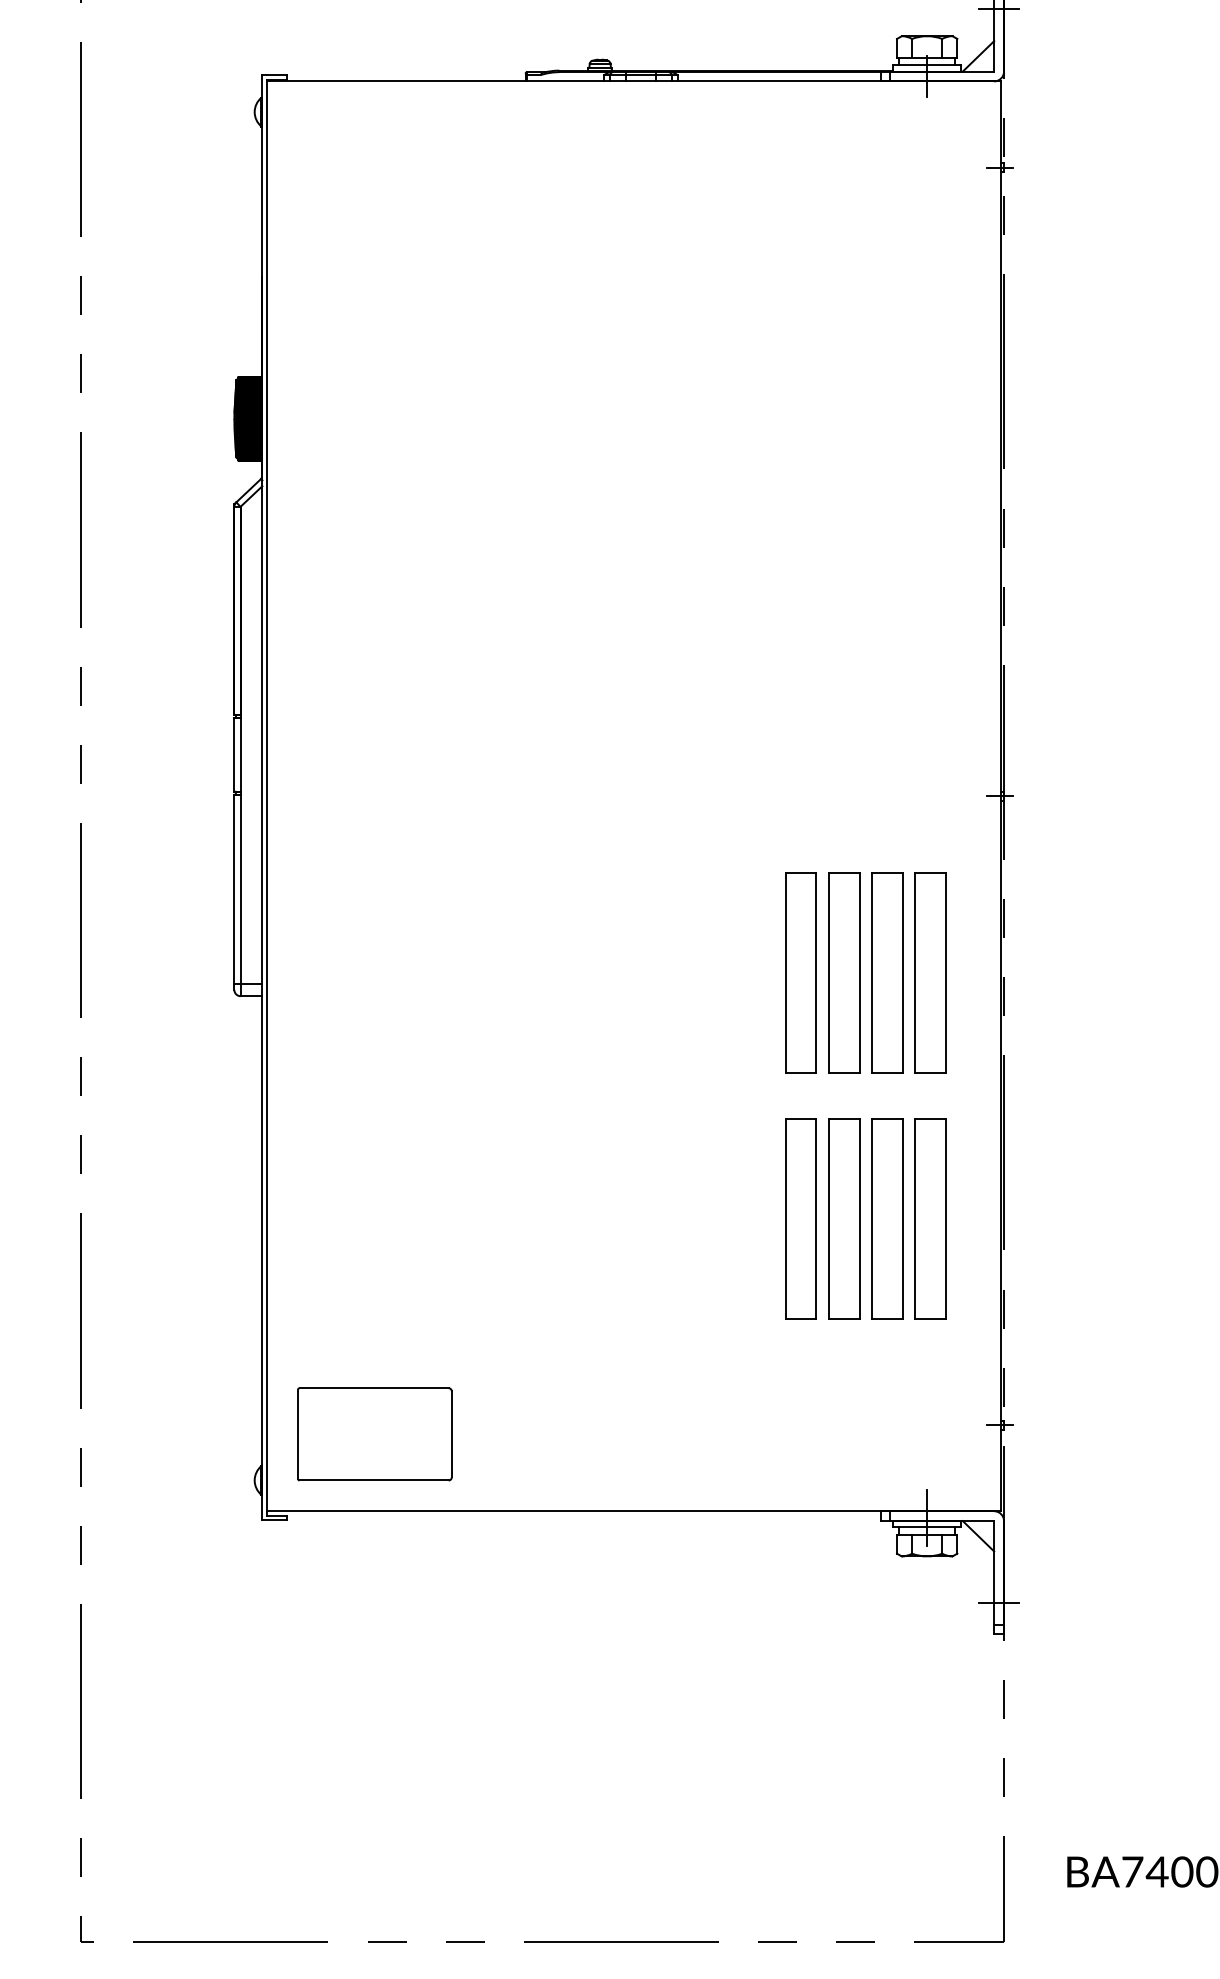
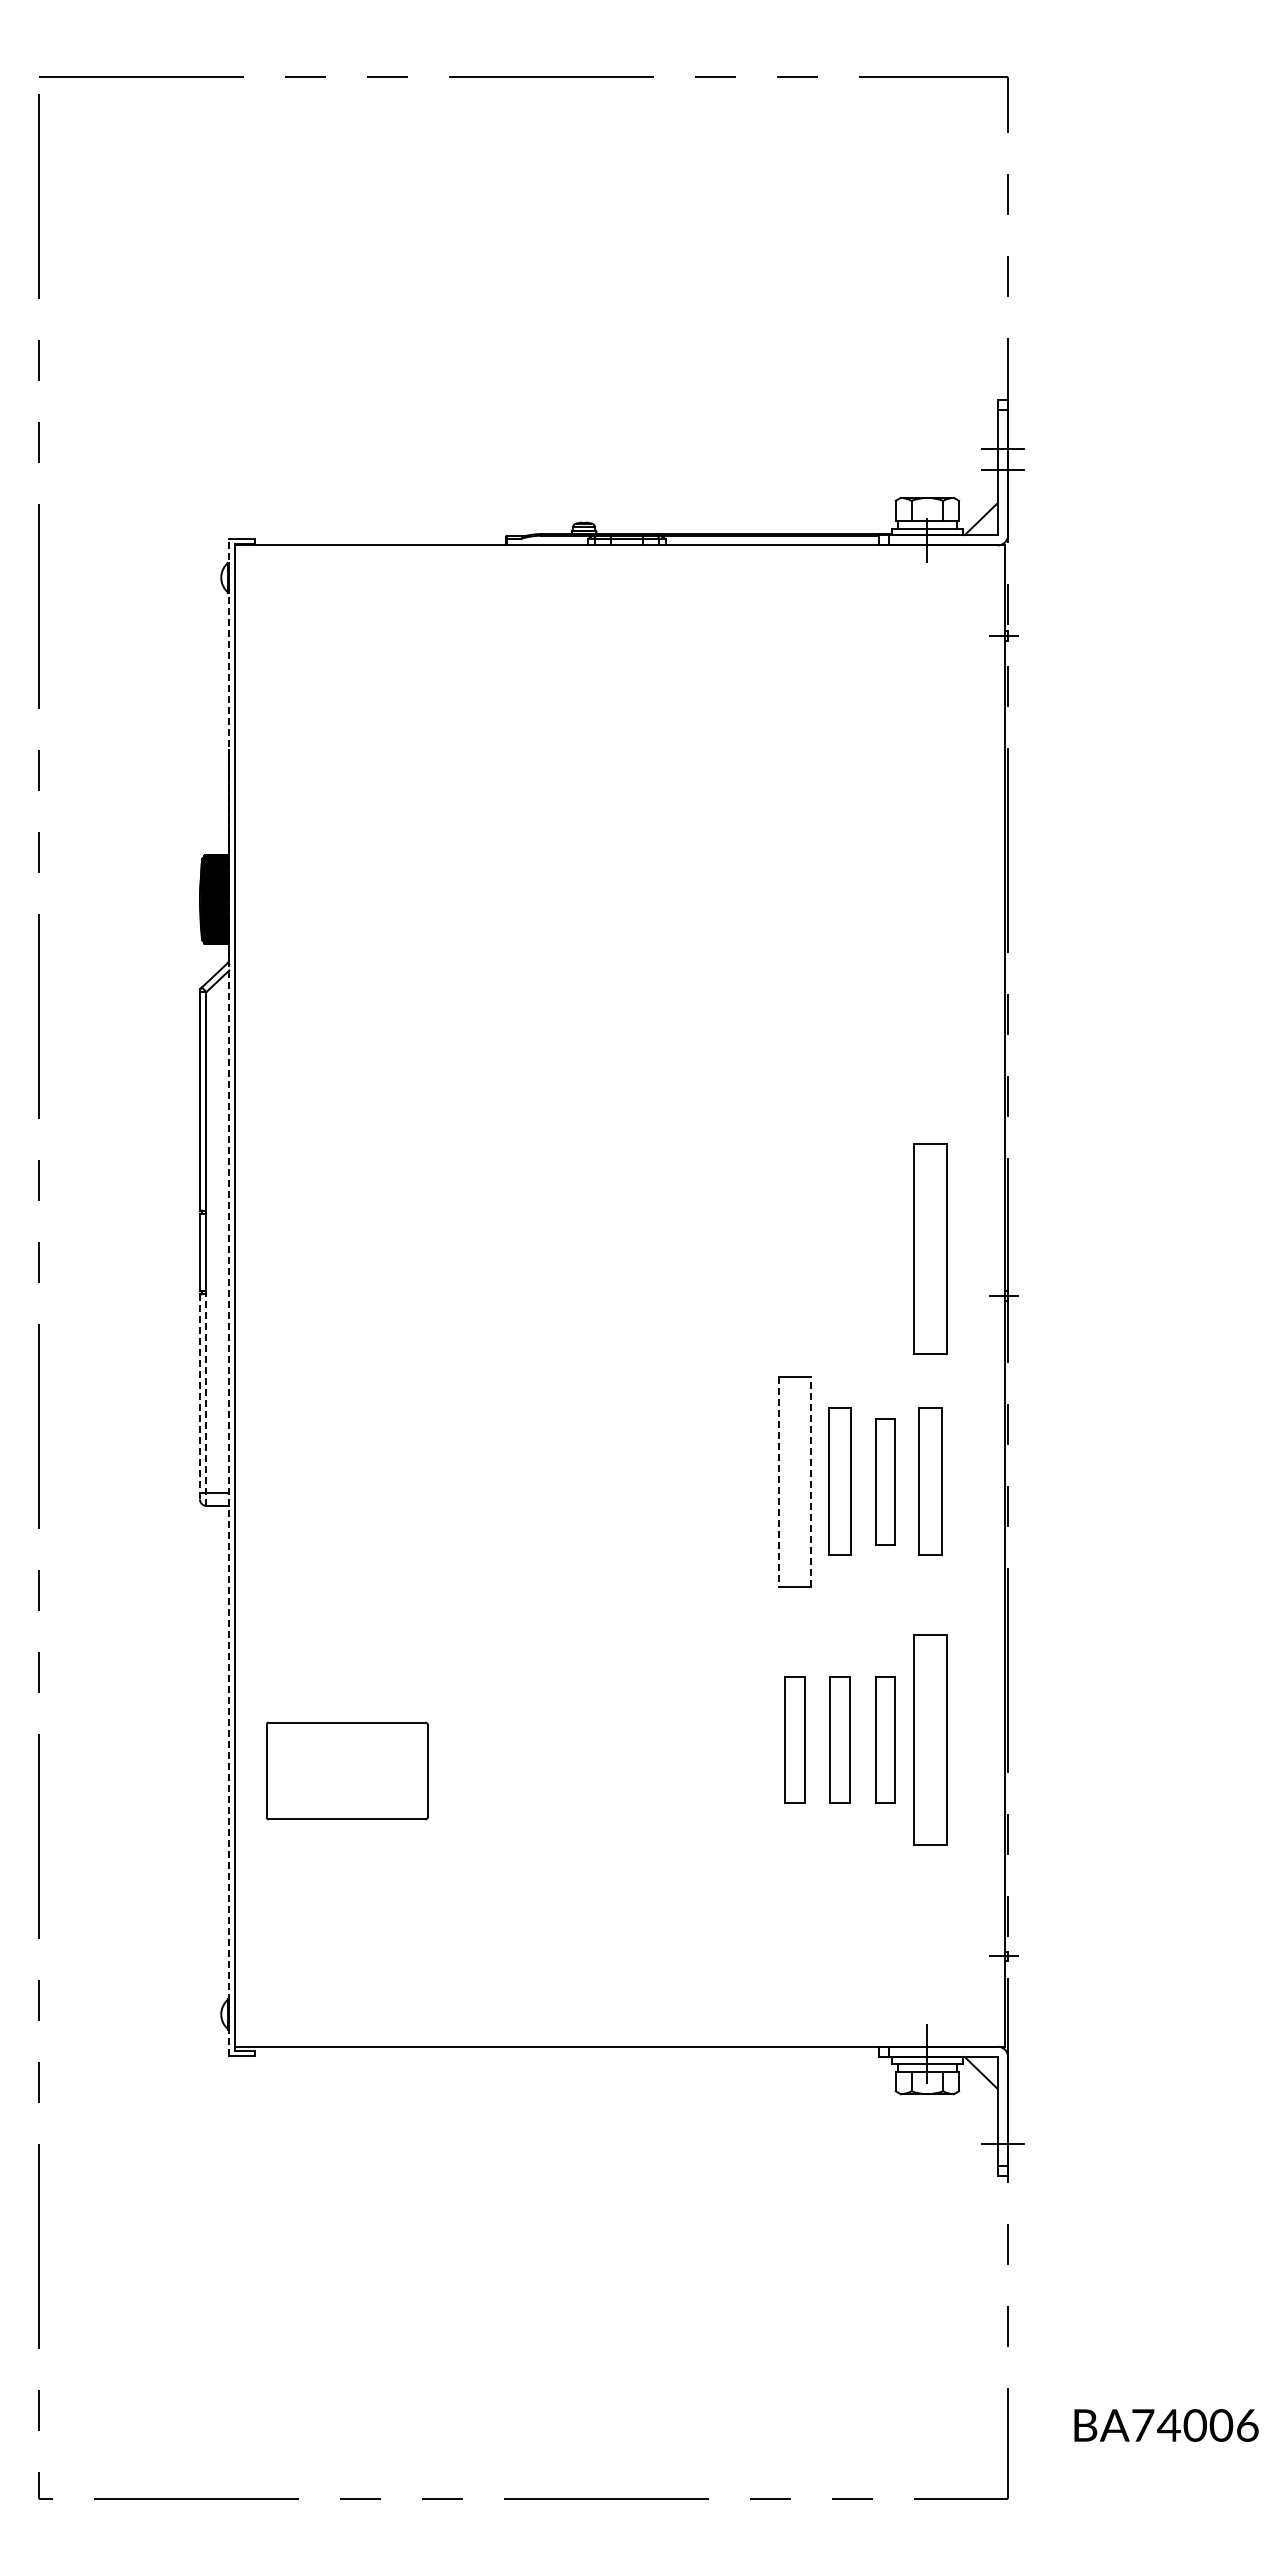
part: (930, 751) -> (930, 1248), added
line: (262, 797) -> (229, 1297), solid -> dashed
line: (233, 891) -> (199, 1396), solid -> dashed
line: (240, 895) -> (206, 1400), solid -> dashed
line: (785, 972) -> (778, 1481), solid -> dashed
line: (816, 972) -> (811, 1481), solid -> dashed
part: (843, 972) -> (839, 1481), size x0.7
part: (887, 972) -> (885, 1481), size x0.6
part: (930, 972) -> (930, 1481), size x0.7
part: (800, 1218) -> (794, 1739), size x0.6
part: (843, 1218) -> (839, 1739), size x0.6
part: (887, 1218) -> (885, 1739), size x0.6
part: (374, 1433) -> (347, 1770), moved

